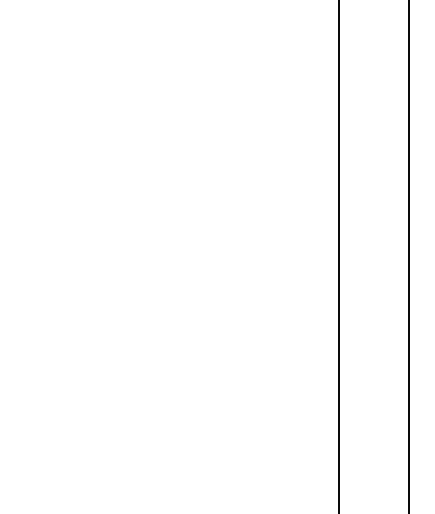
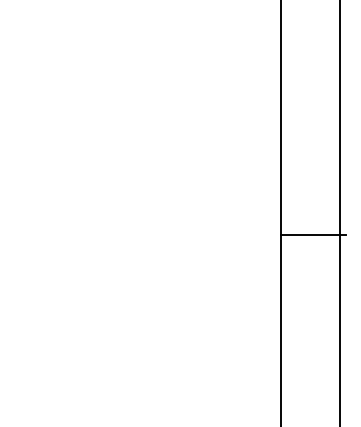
line: (377, 282) -> (313, 234), added

